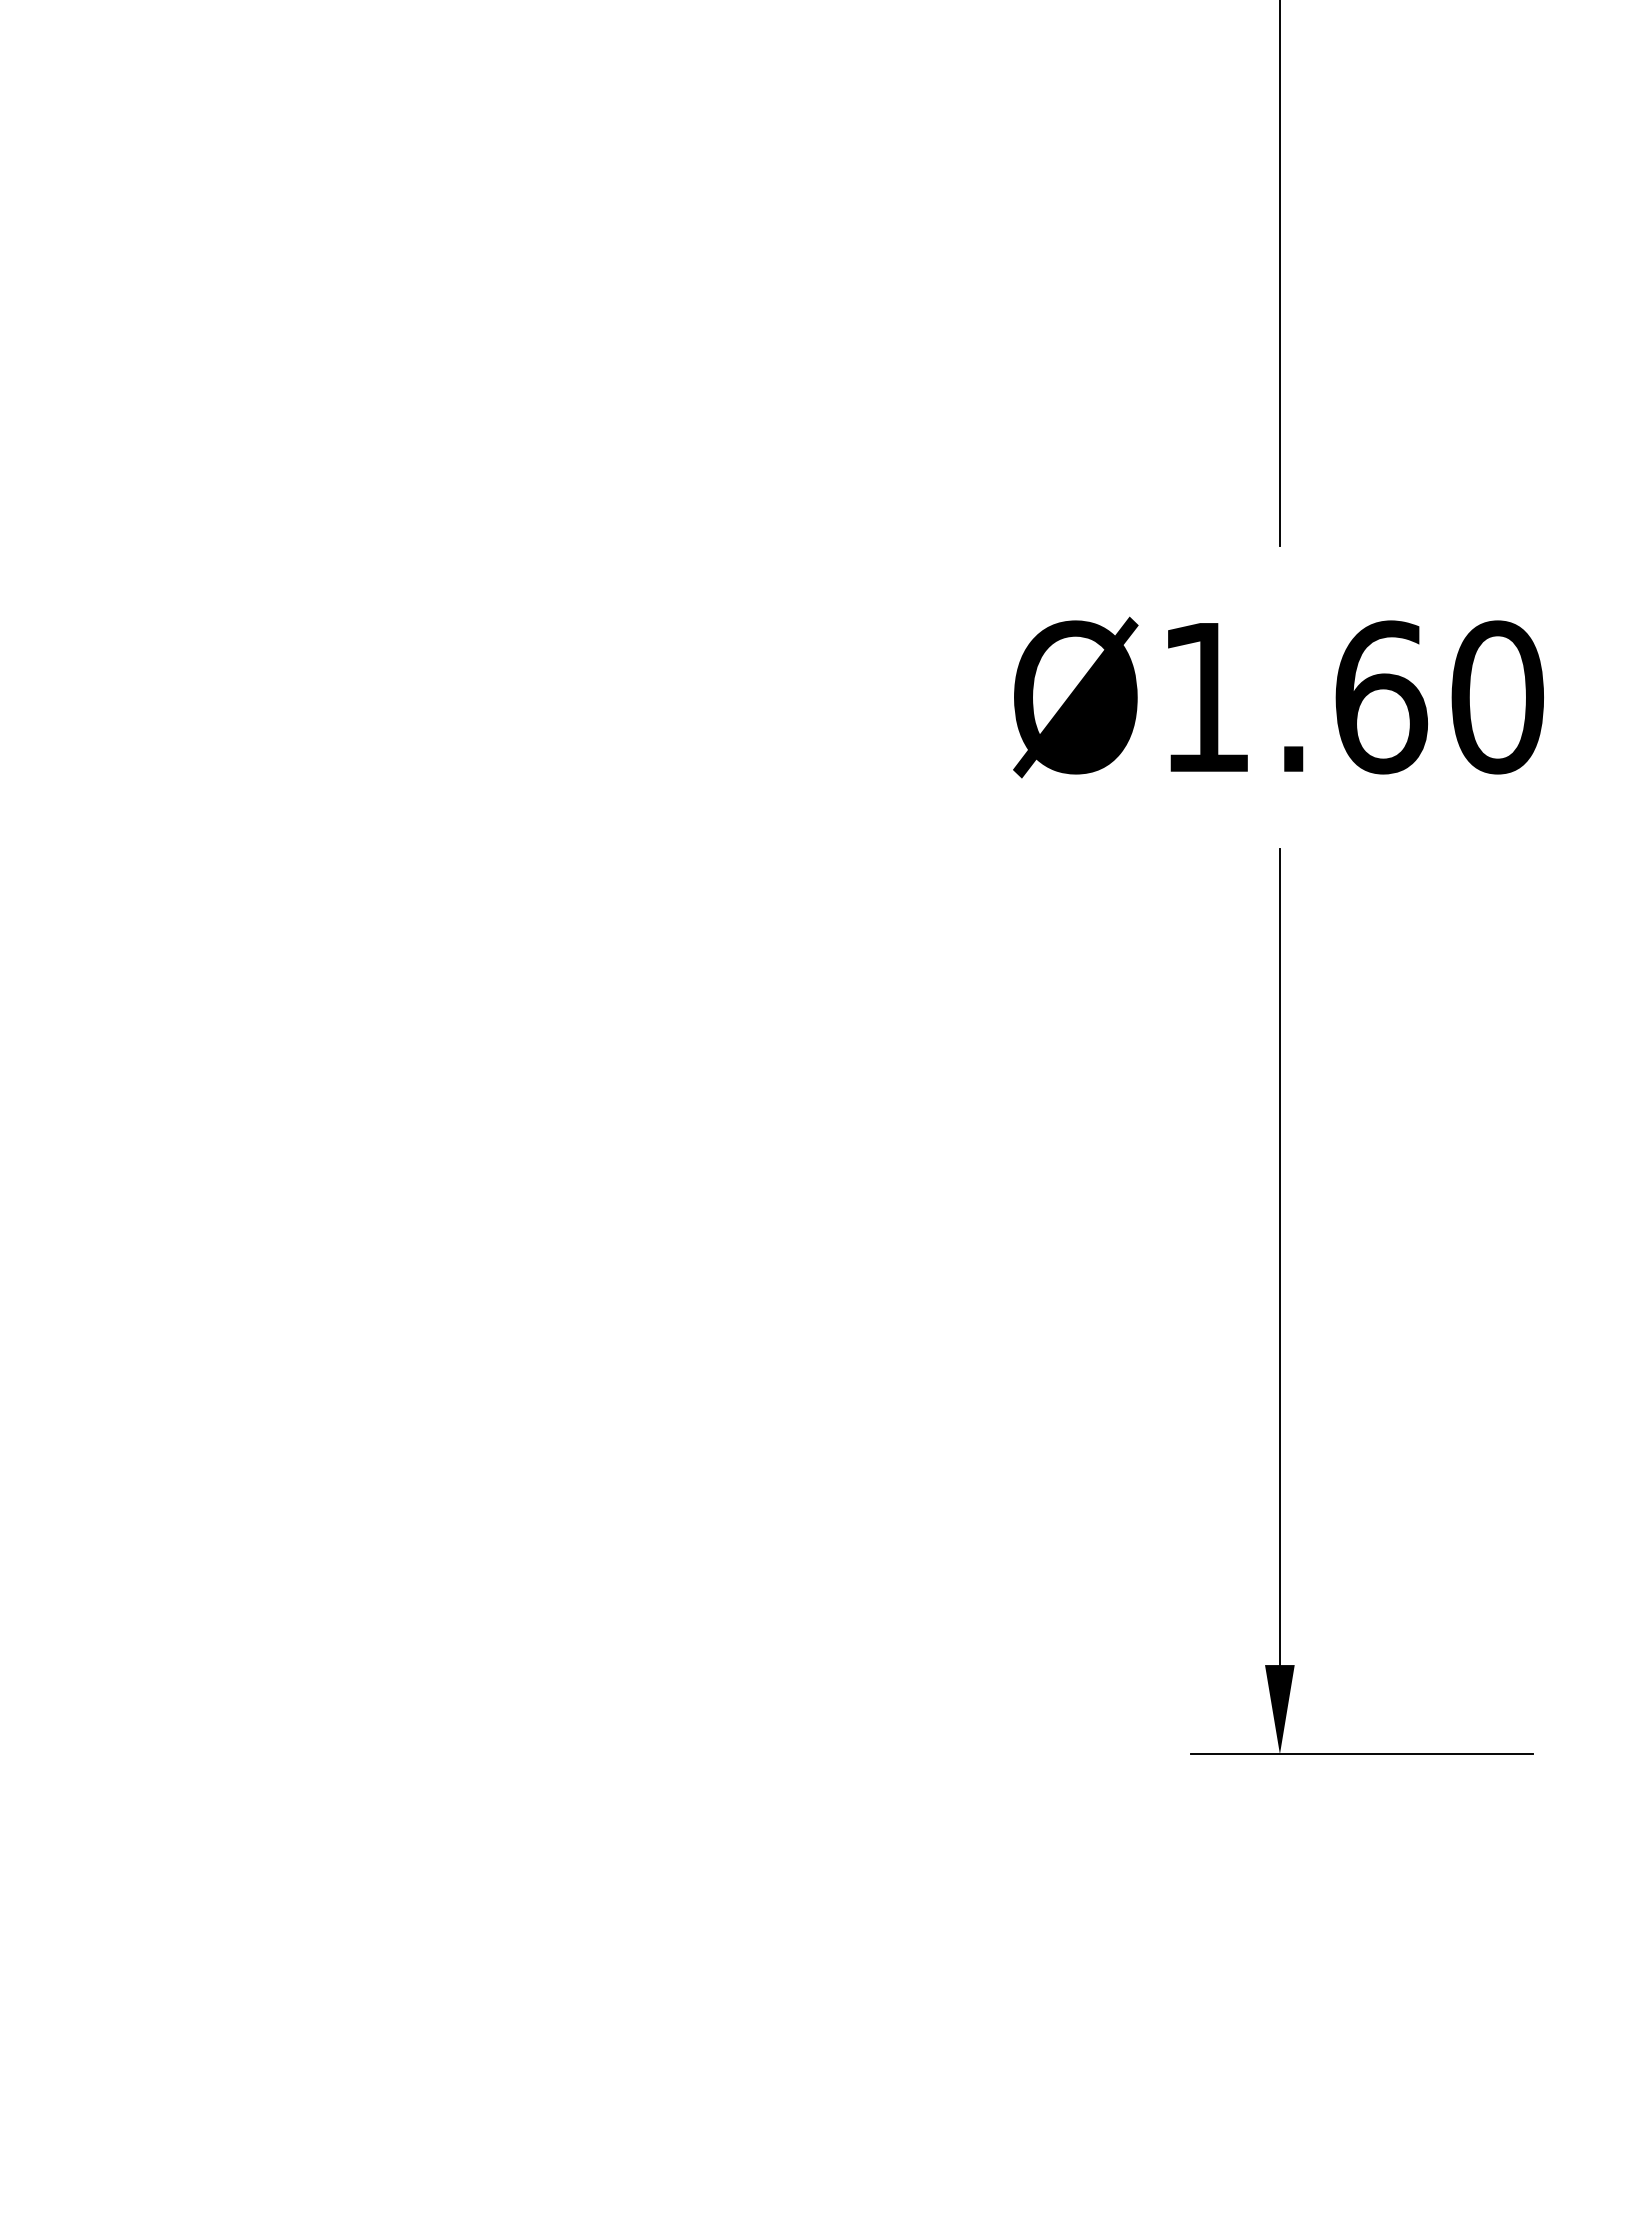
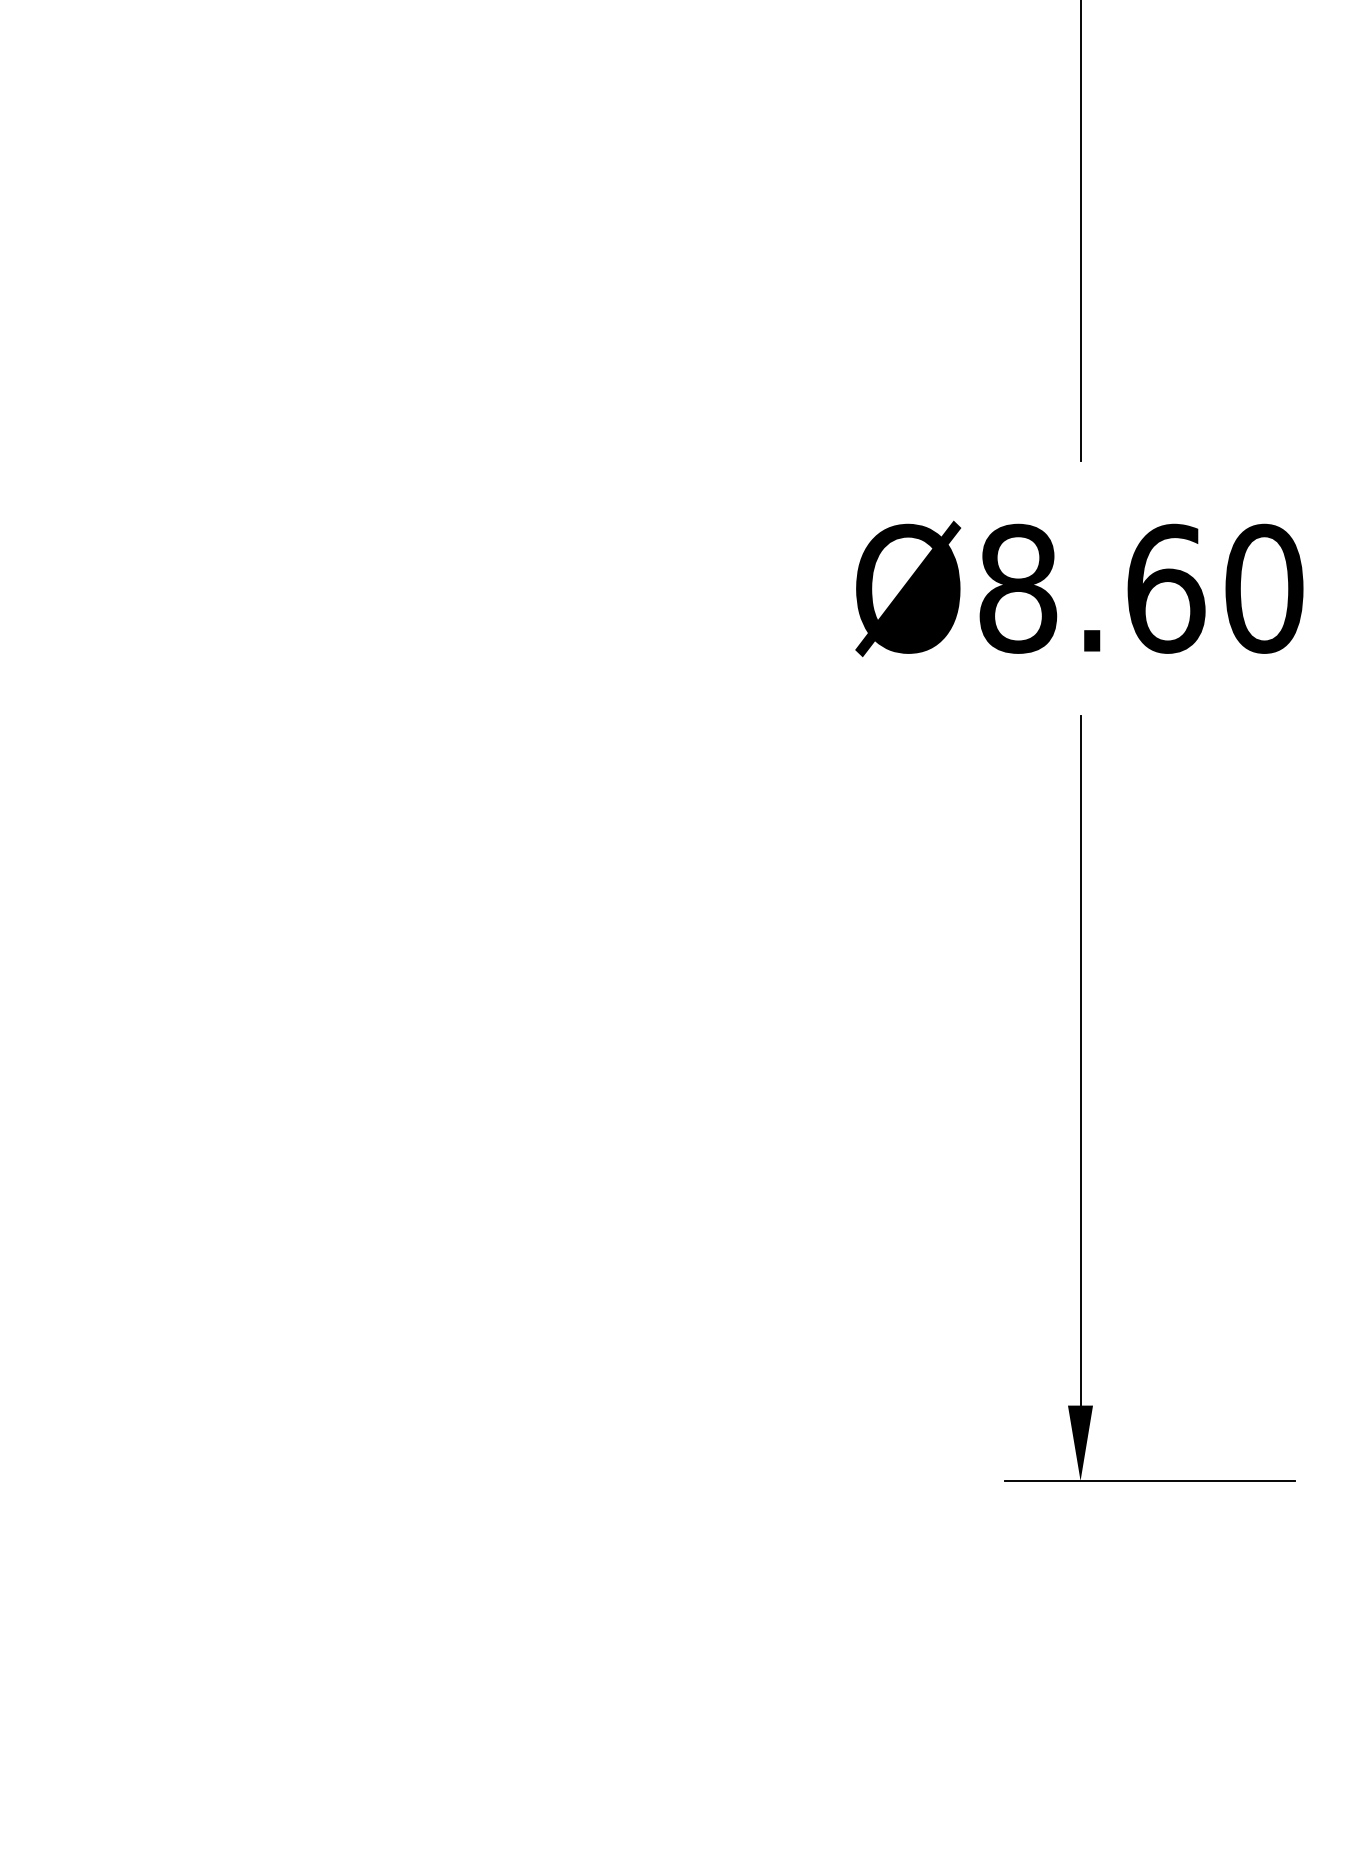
text: (1206, 697) -> (1018, 588), Ø1.60 -> Ø8.60

